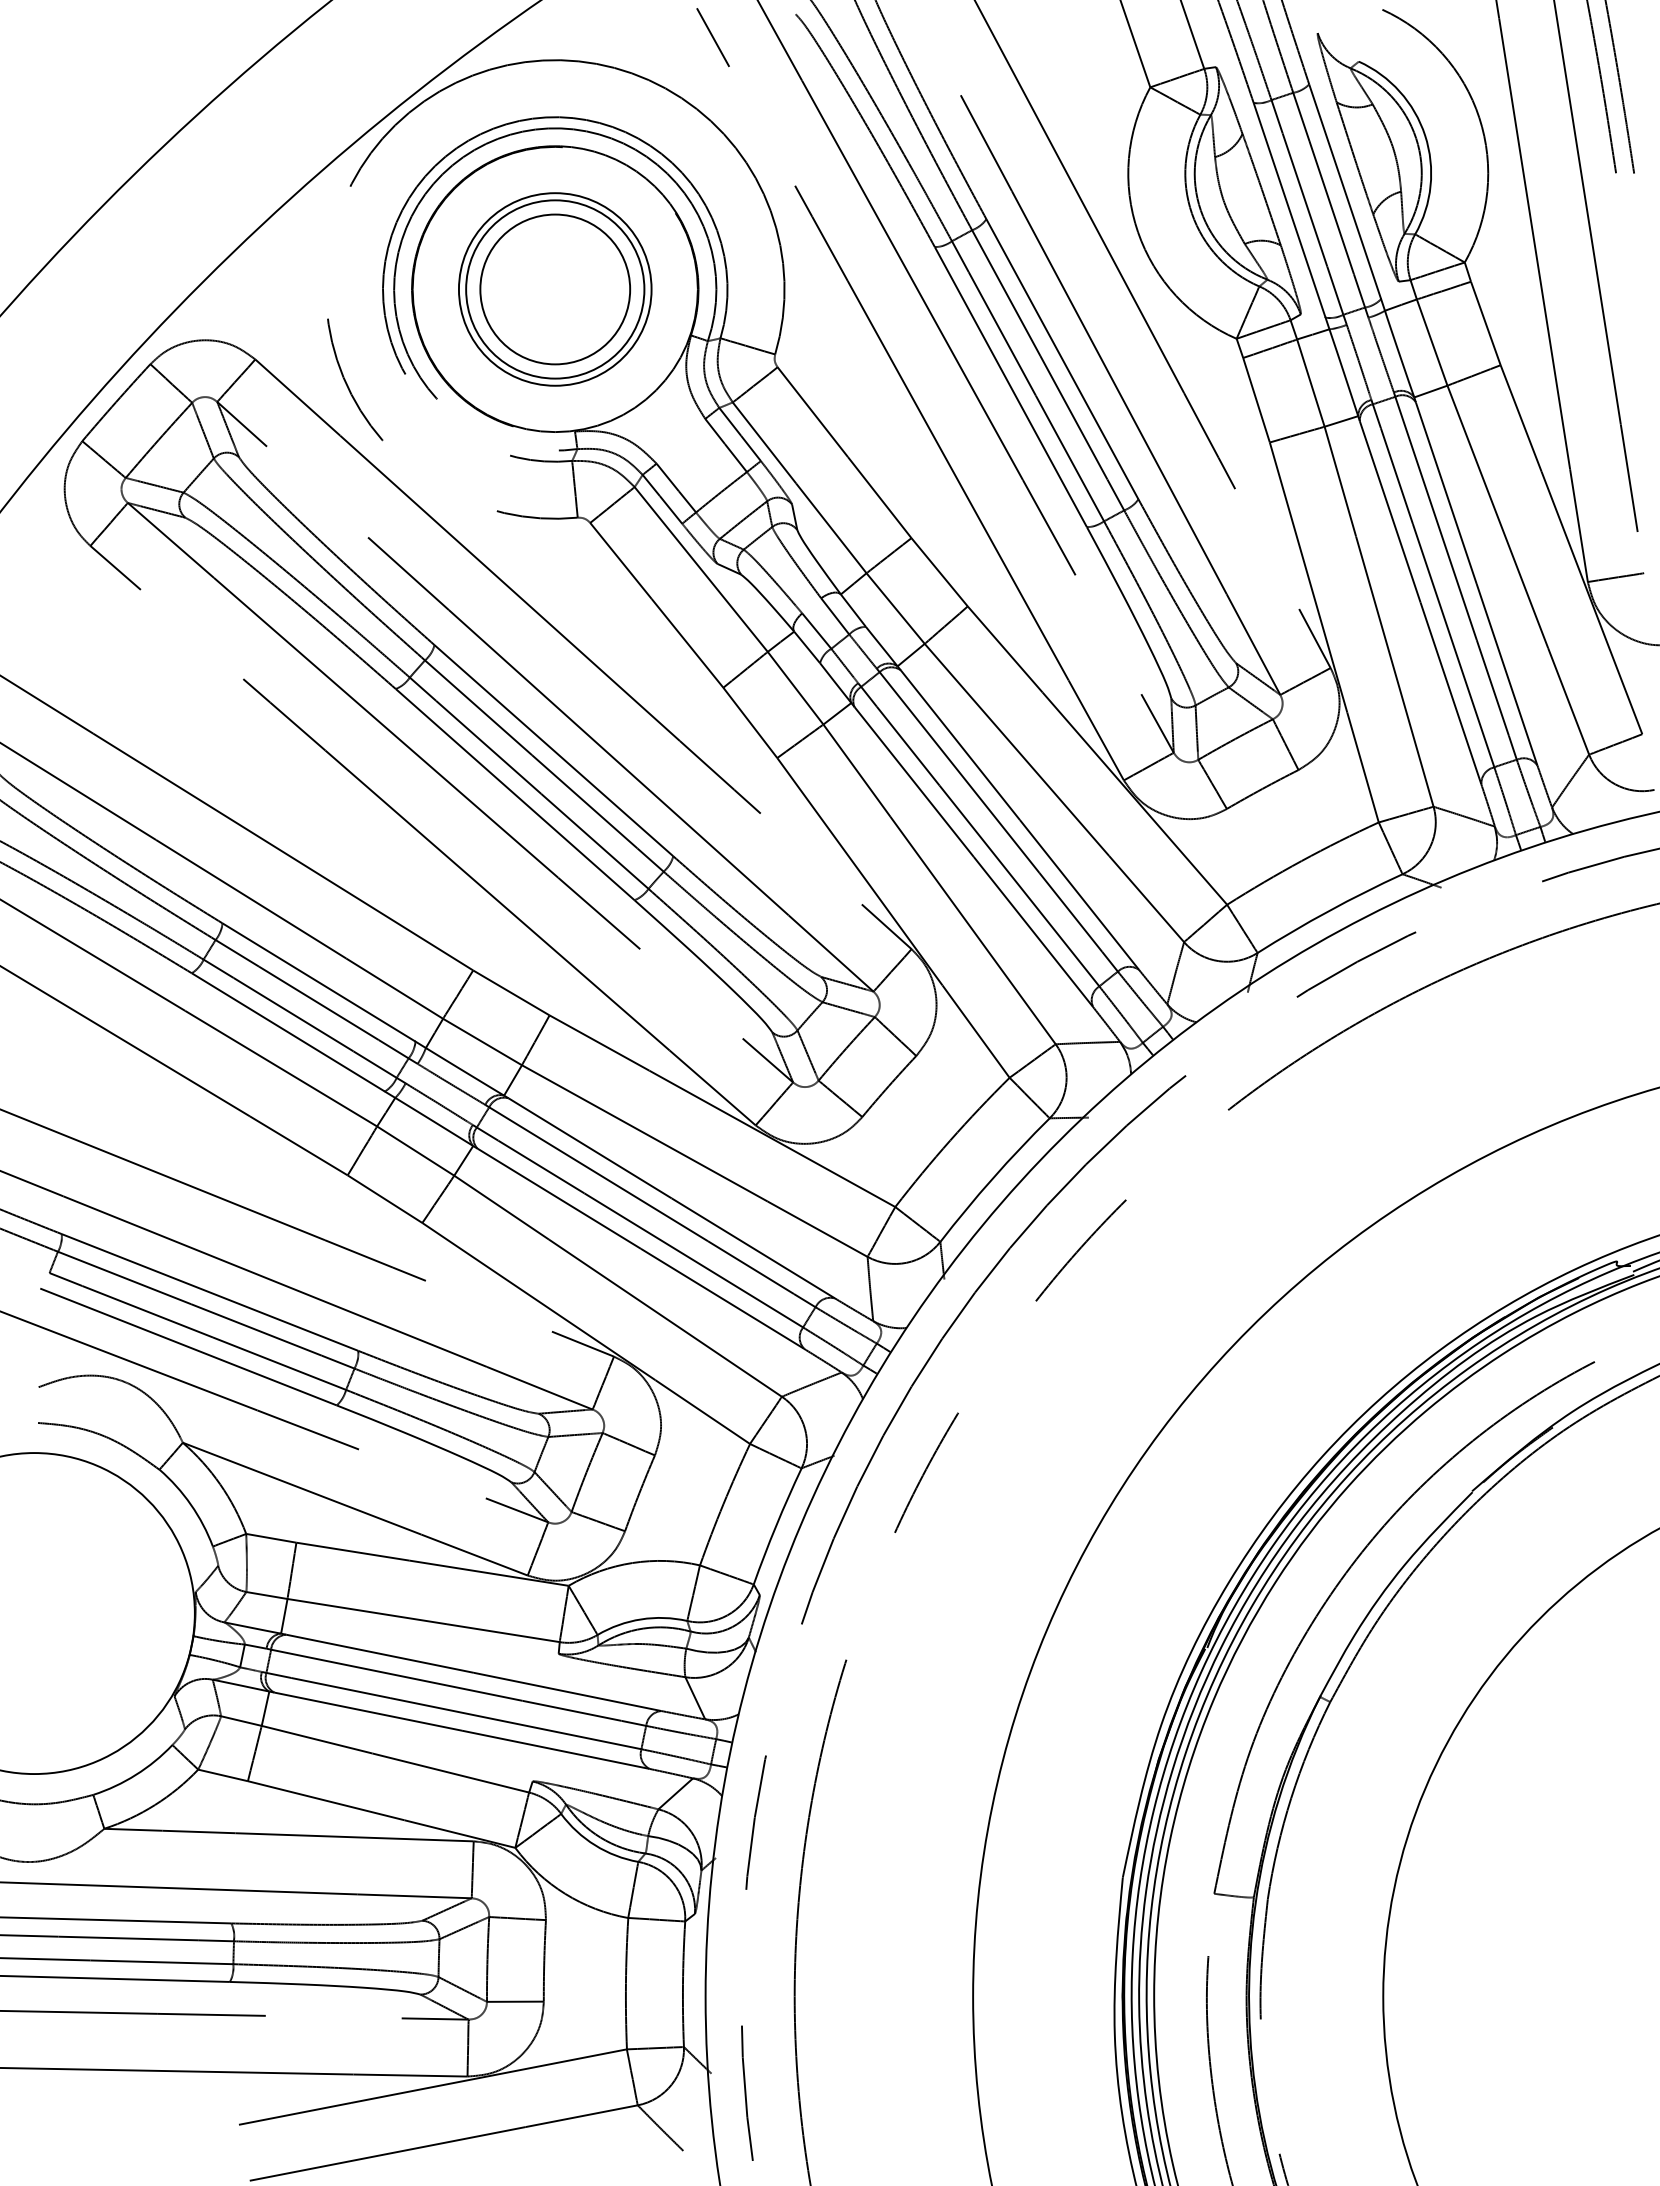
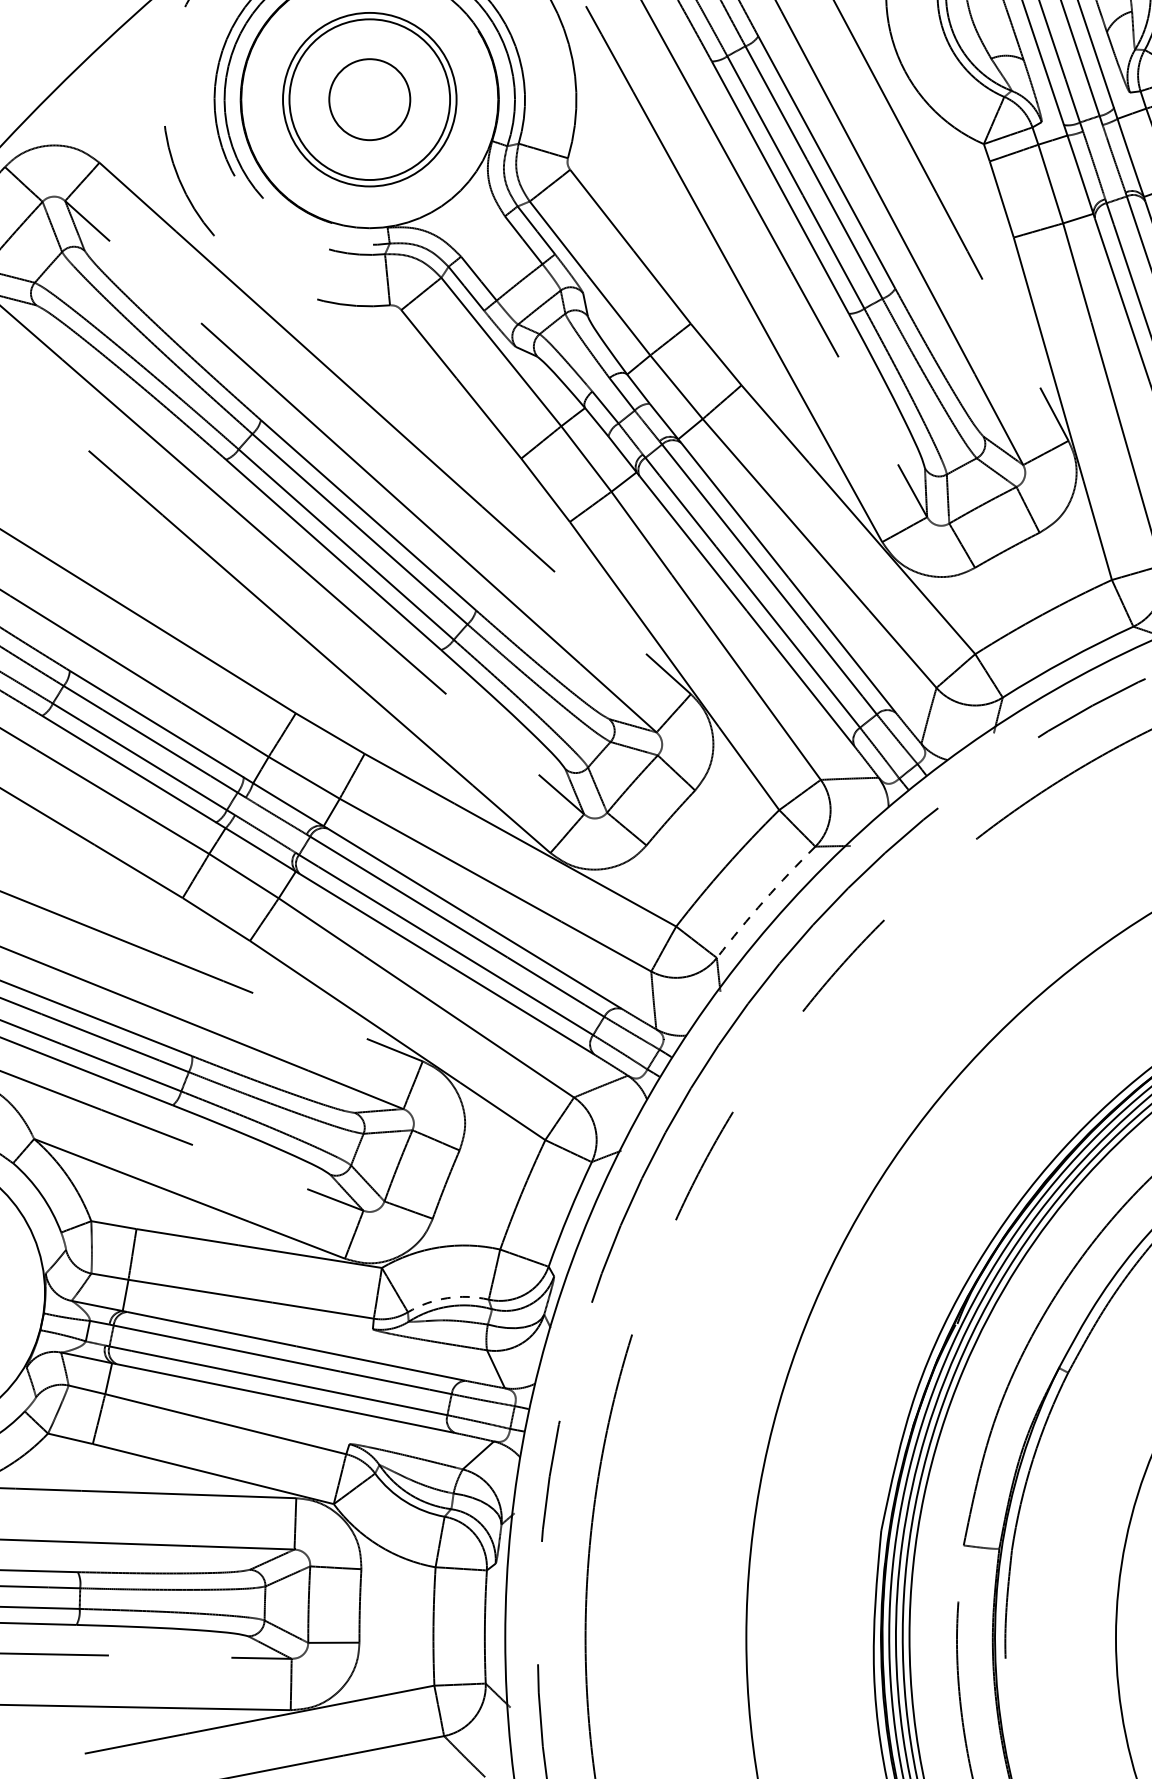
circle: (555, 289) -> (370, 99), size x0.6
arc: (993, 1178) -> (764, 900), solid -> dashed
arc: (641, 1619) -> (447, 1298), solid -> dashed

